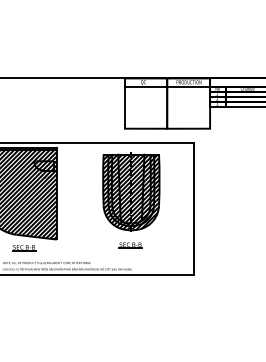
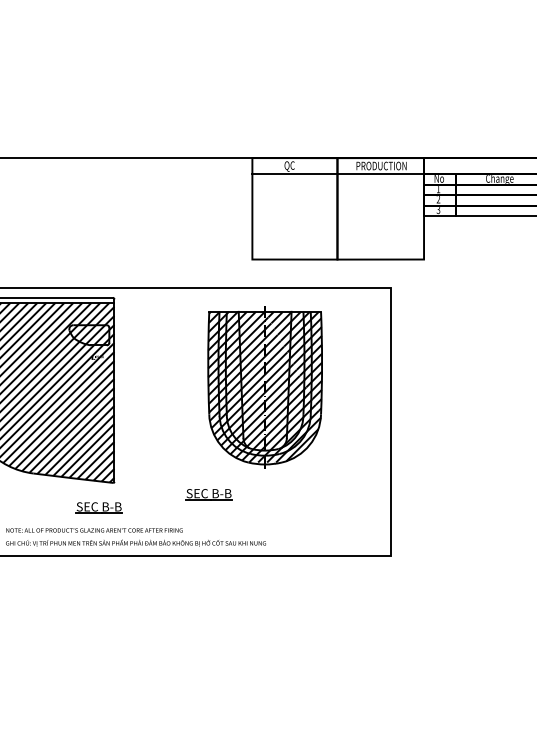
part: (130, 245) -> (208, 495), moved
part: (24, 248) -> (100, 509), moved

